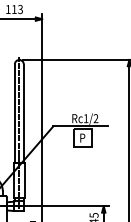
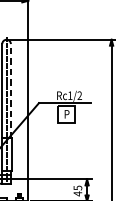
line: (23, 113) -> (10, 90), solid -> dashed

